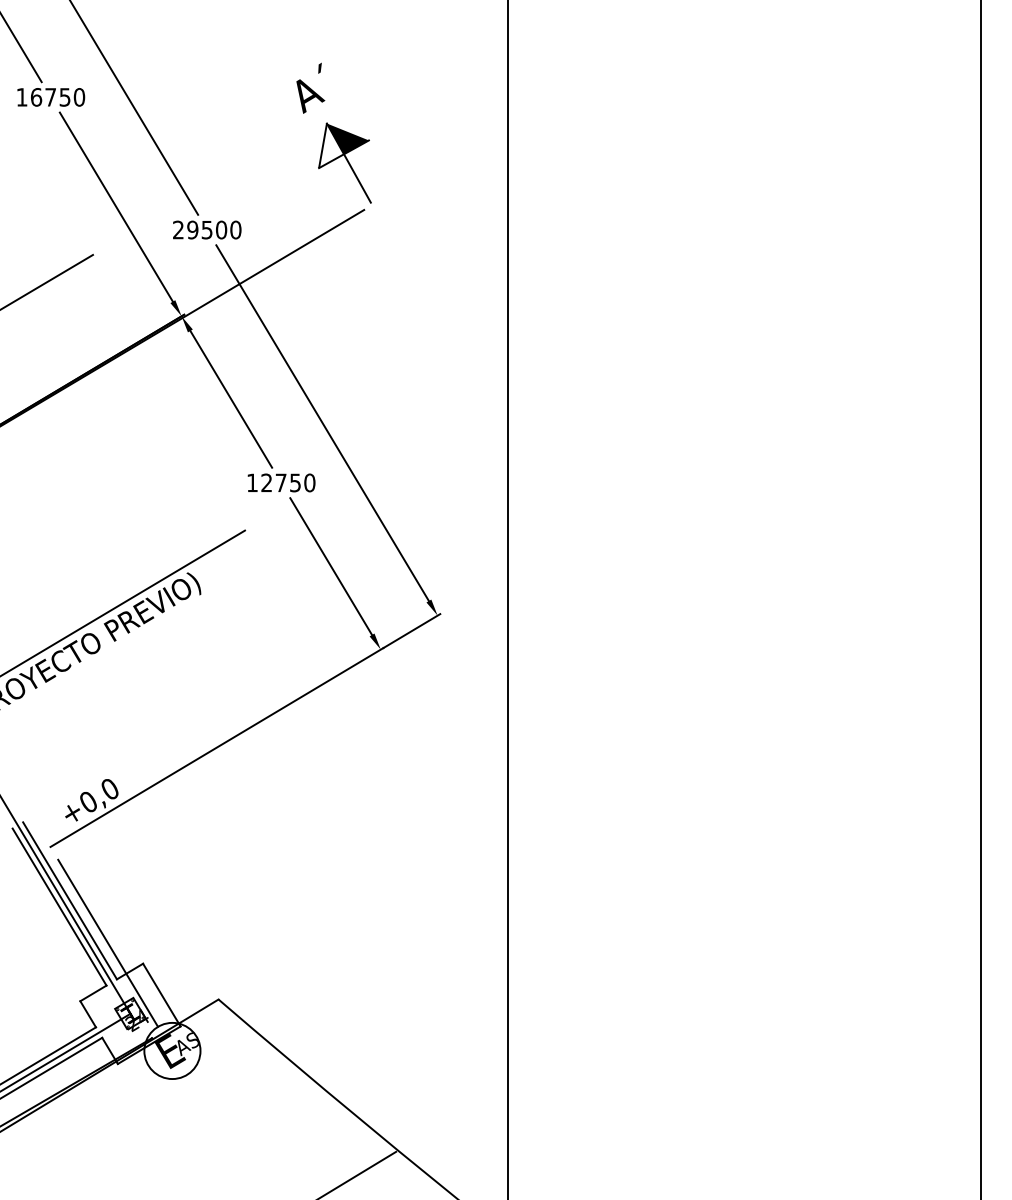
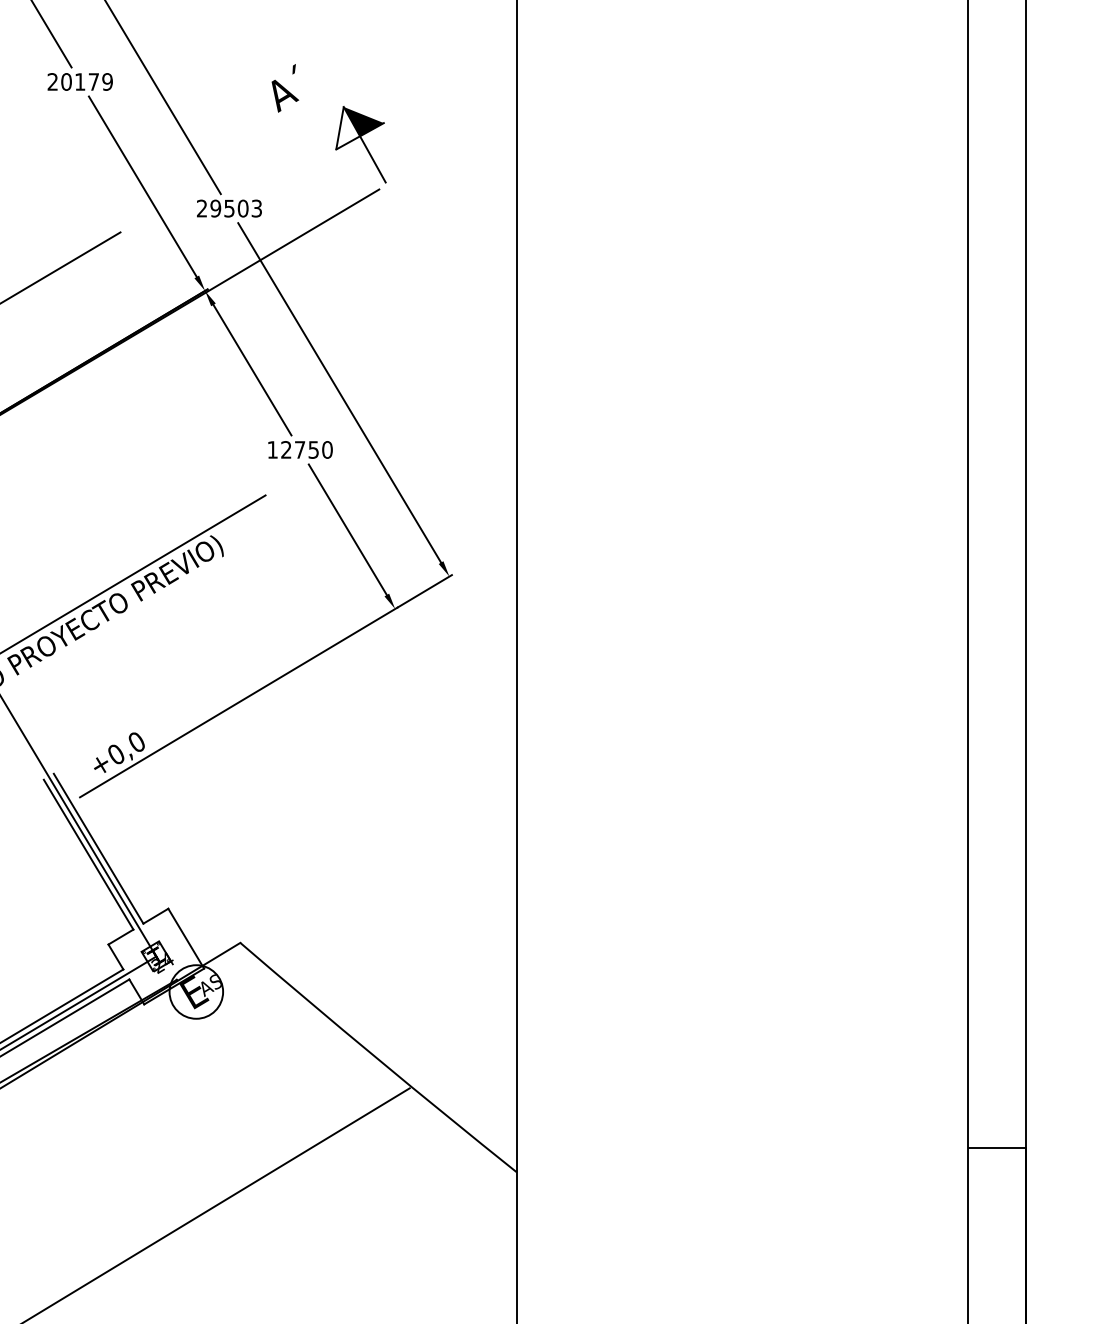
text: (310, 88) -> (285, 88), moved
text: (49, 96) -> (79, 81), 16750 -> 20179
text: (235, 229) -> (256, 208), 29500 -> 29503
line: (107, 943) -> (134, 889), removed

